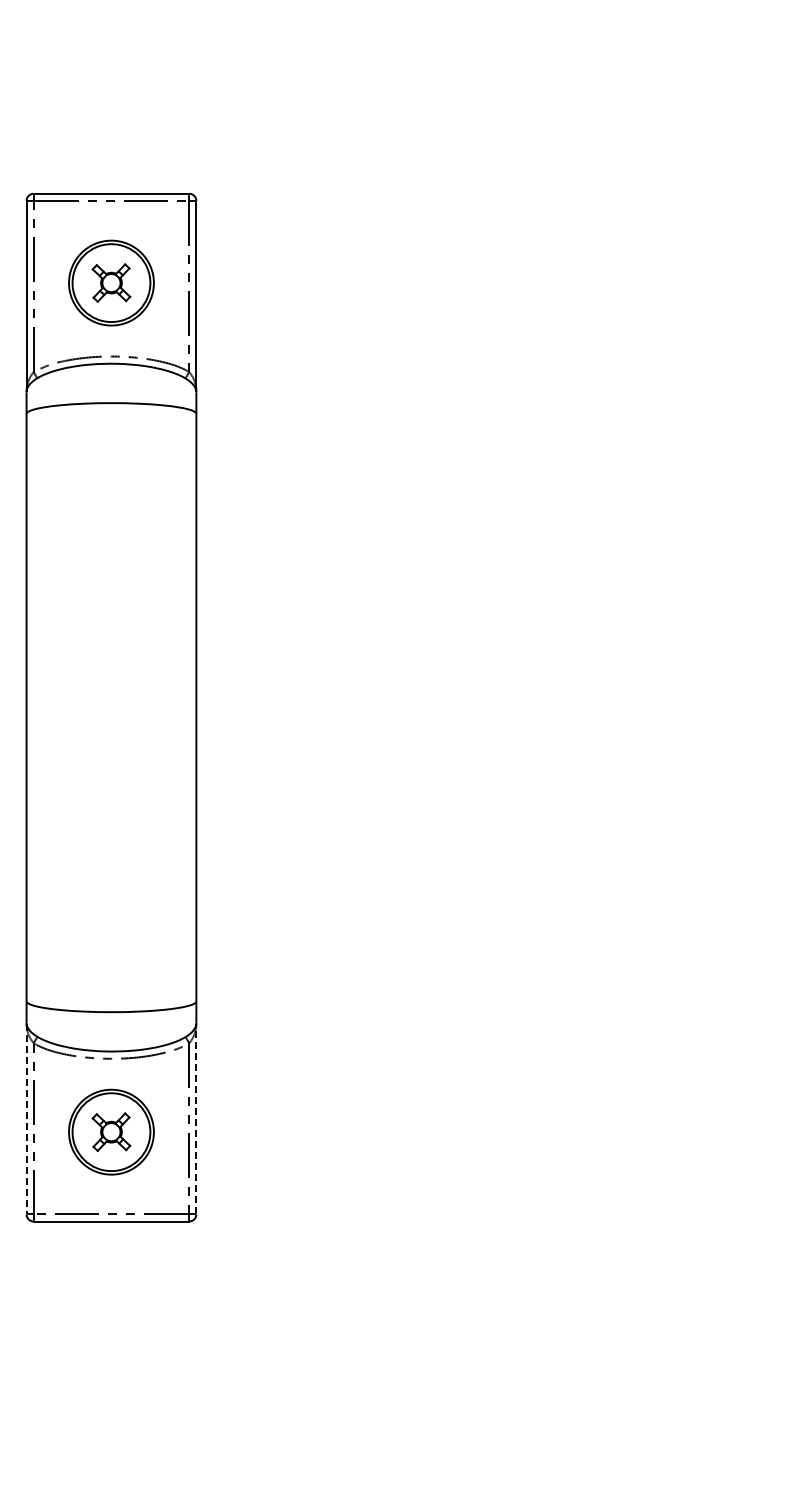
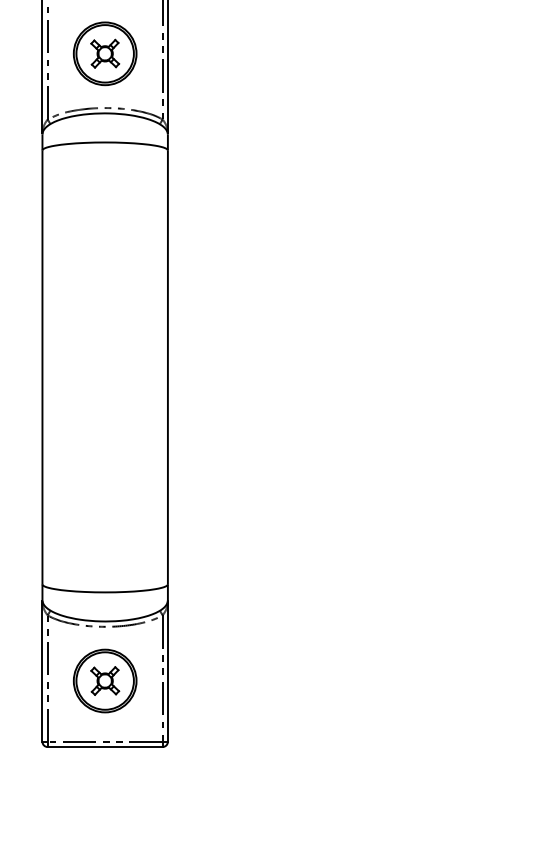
line: (196, 1118) -> (167, 670), dashed -> solid
line: (26, 1119) -> (42, 671), dashed -> solid

